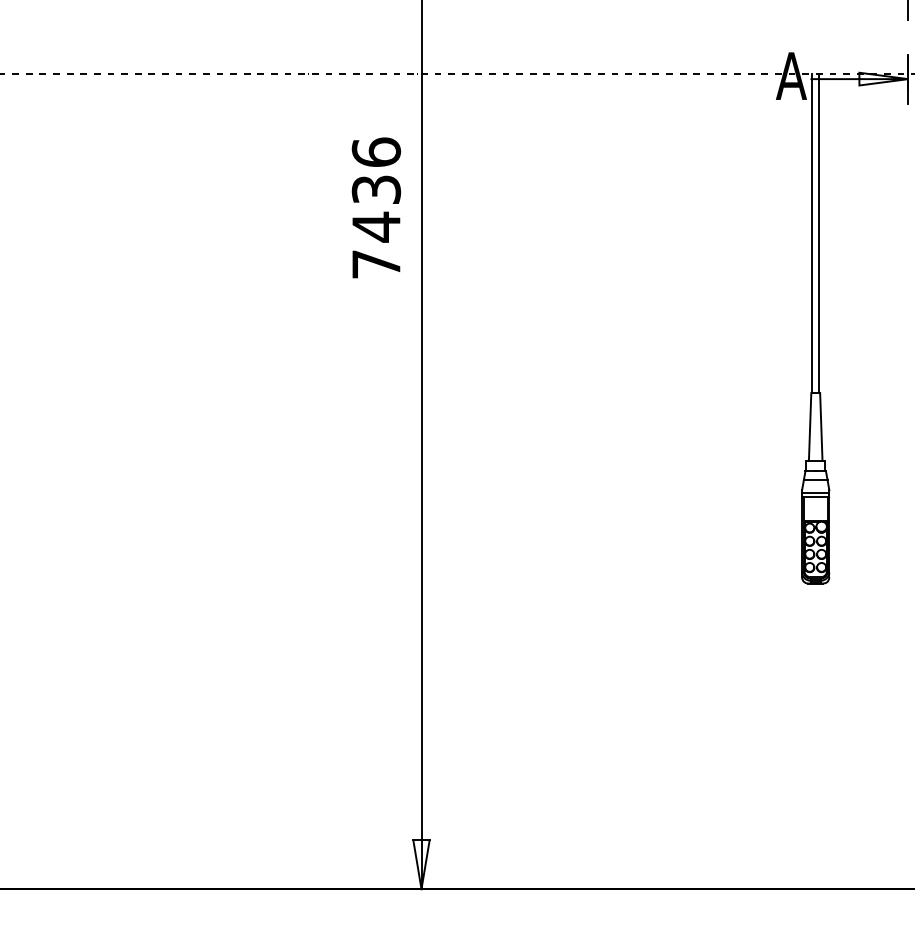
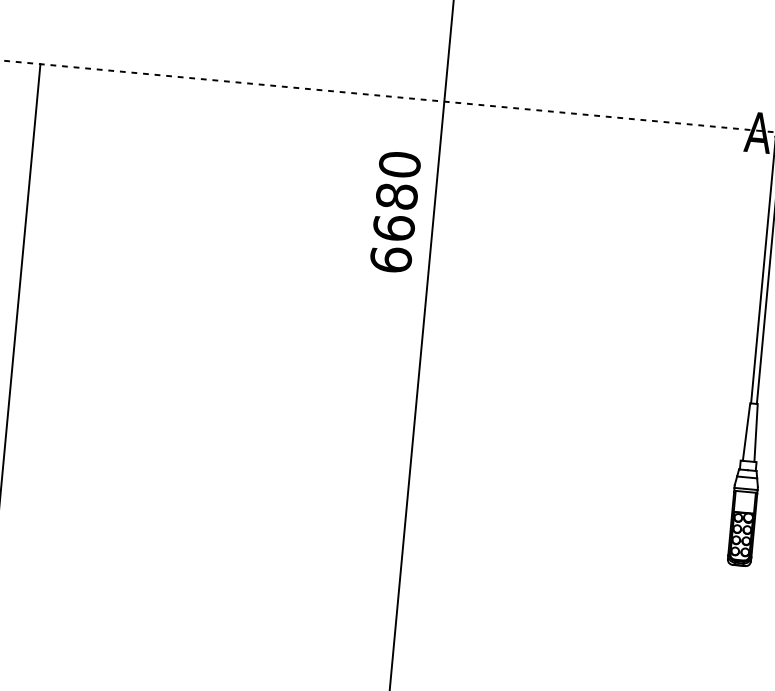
text: (376, 207) -> (395, 211), 7436 -> 6680

